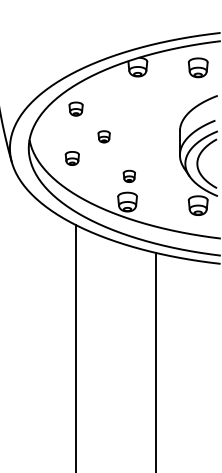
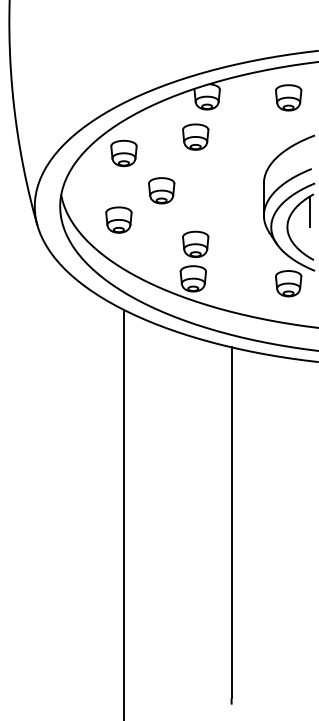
part: (129, 96) -> (195, 136), added
part: (75, 109) -> (123, 153), size x1.43
part: (103, 136) -> (161, 190), size x1.67
line: (213, 152) -> (309, 211), added
part: (72, 158) -> (118, 219), size x1.43
part: (129, 175) -> (195, 243), size x1.67

